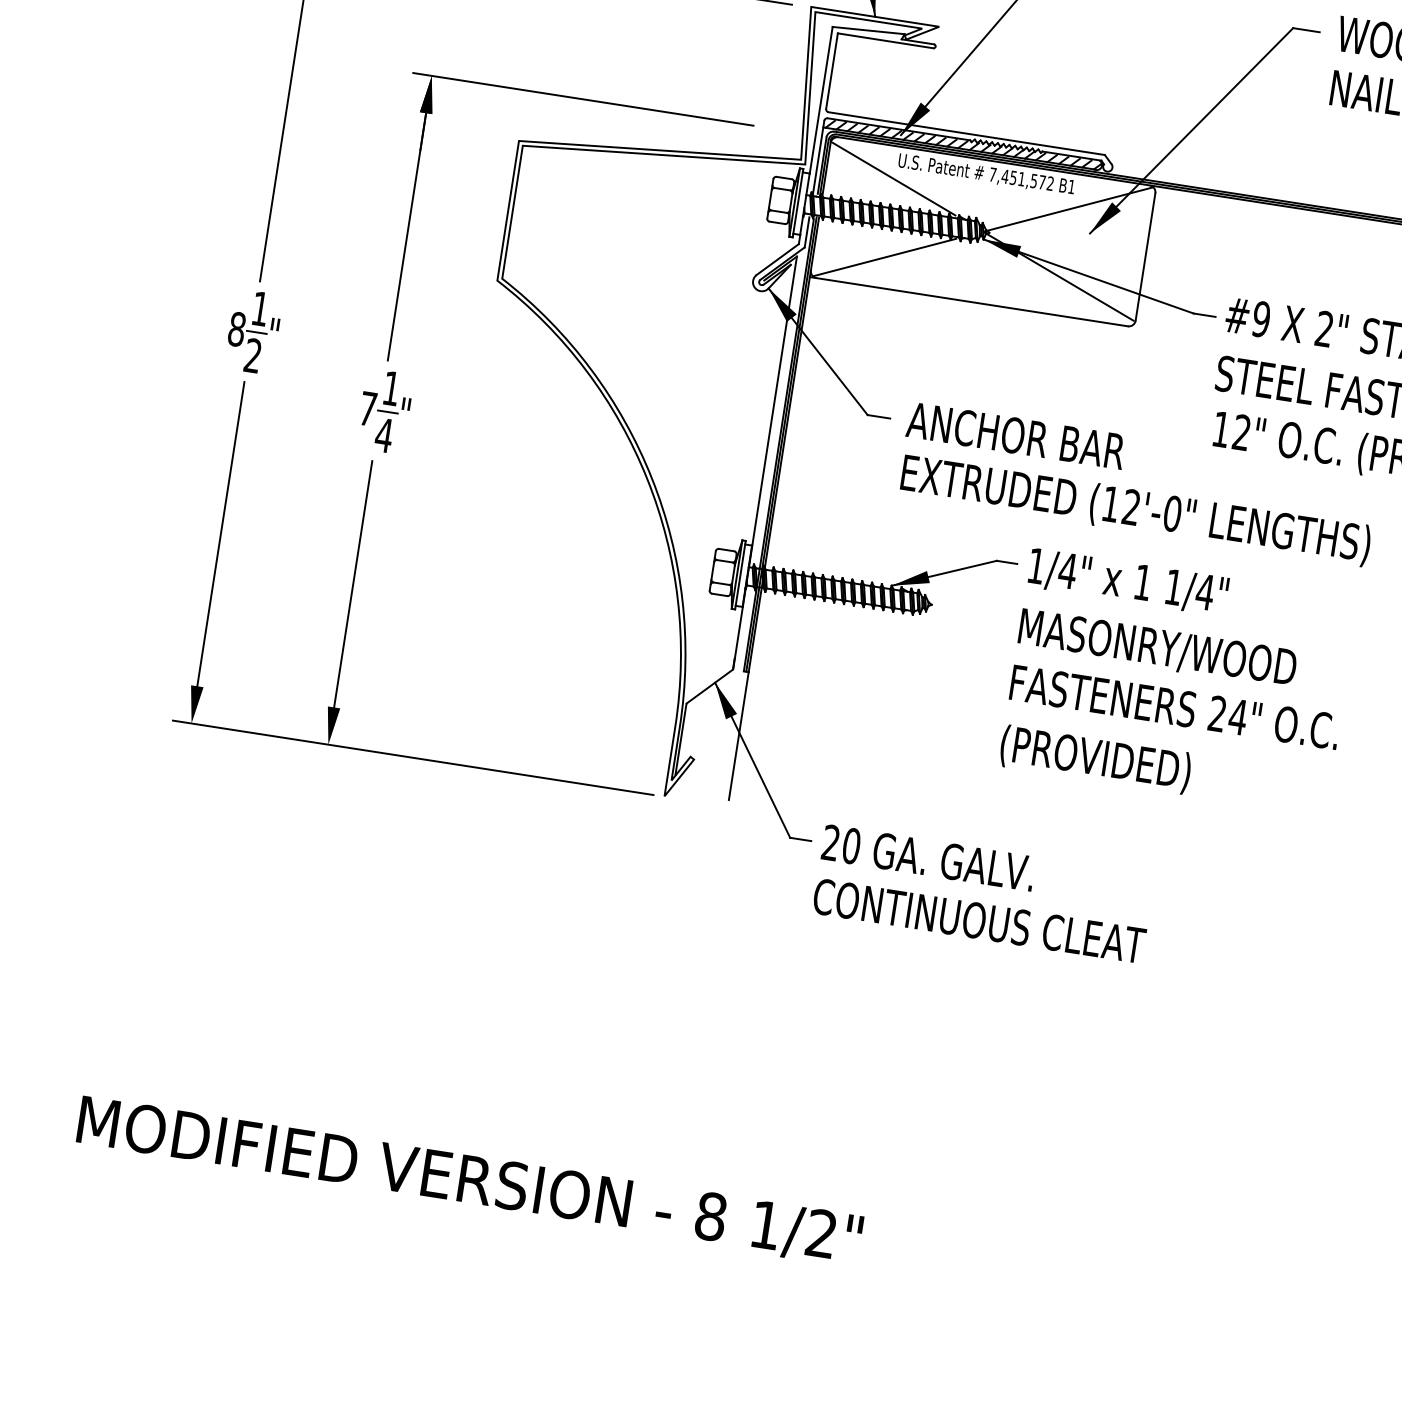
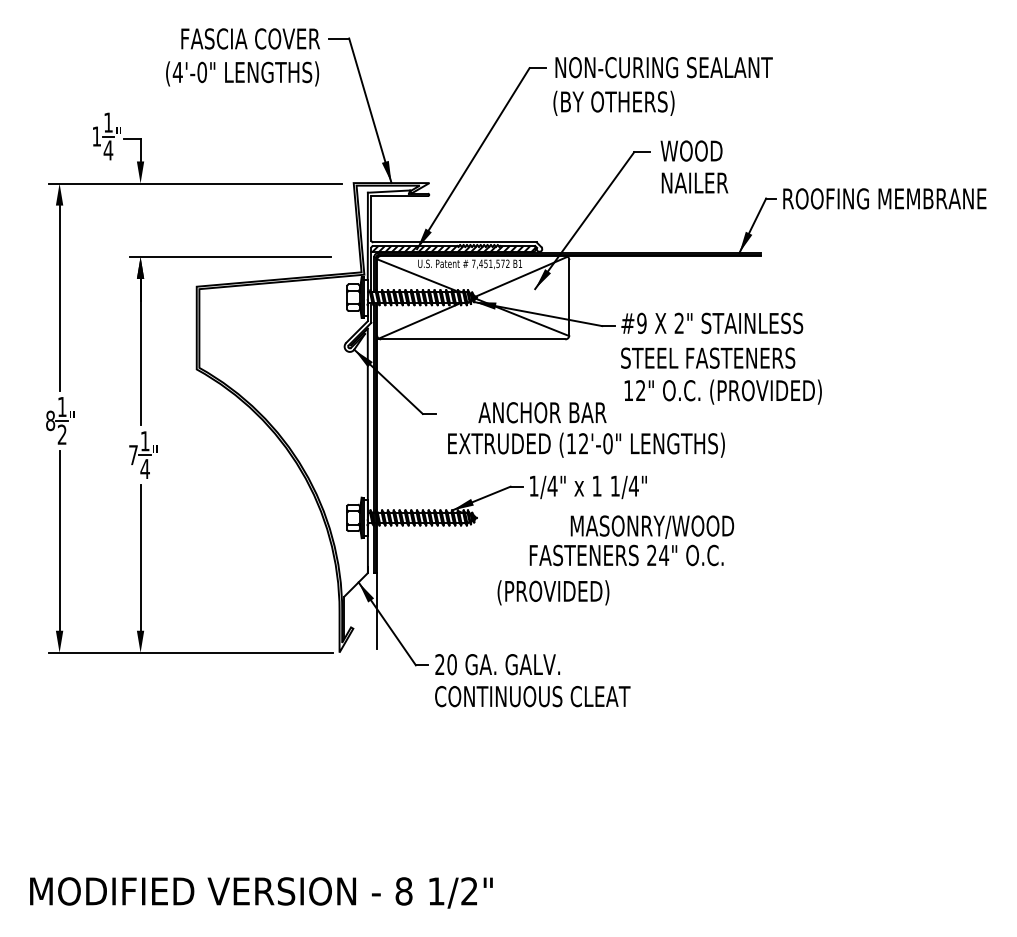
text: (1016, 435) -> (542, 412), moved
text: (1157, 647) -> (652, 526), moved
text: (1095, 759) -> (553, 592), moved

